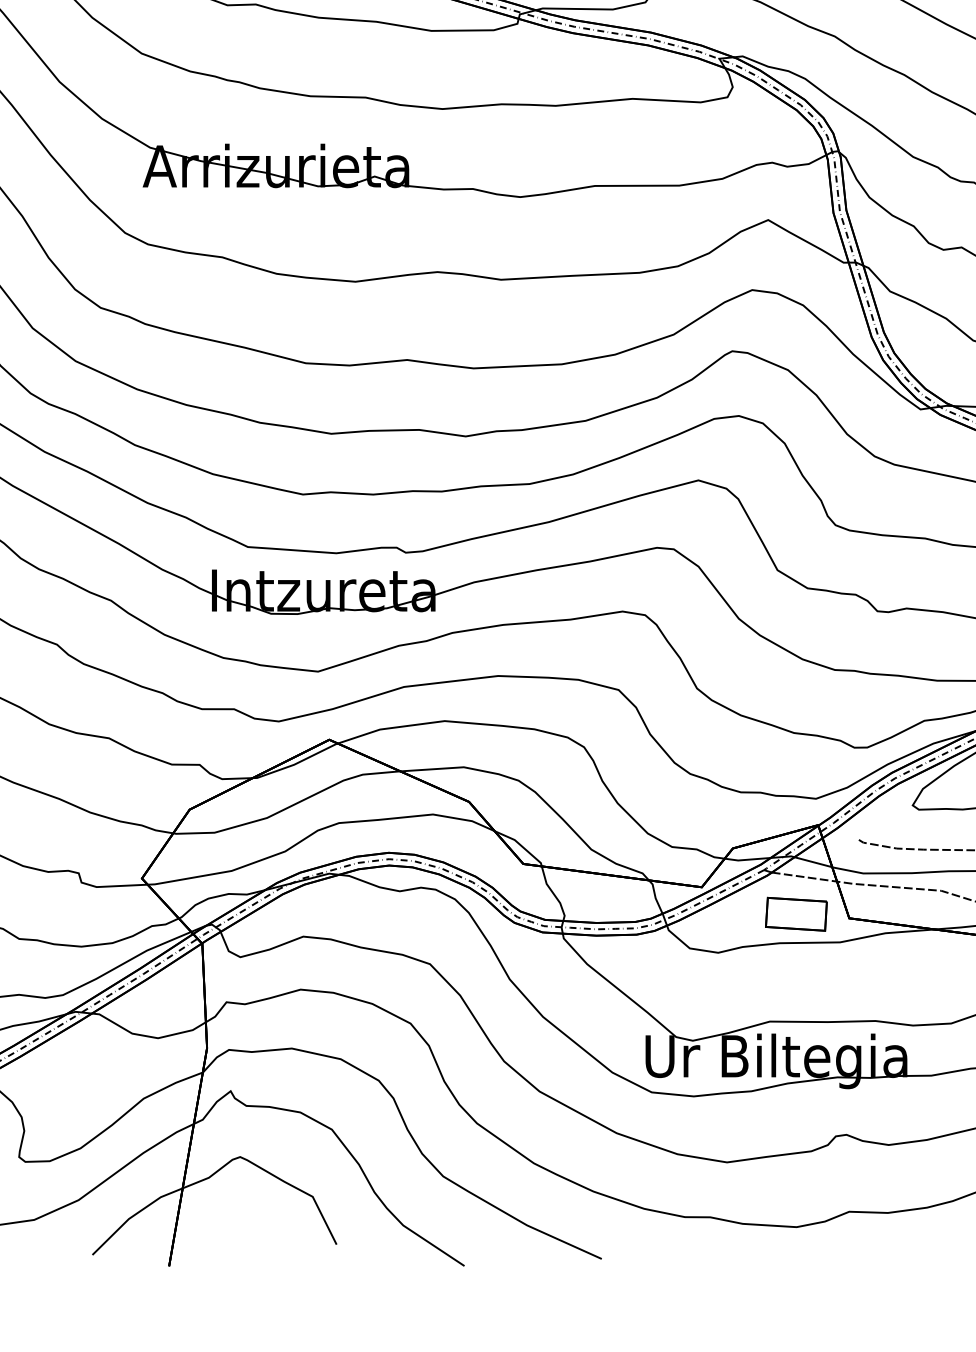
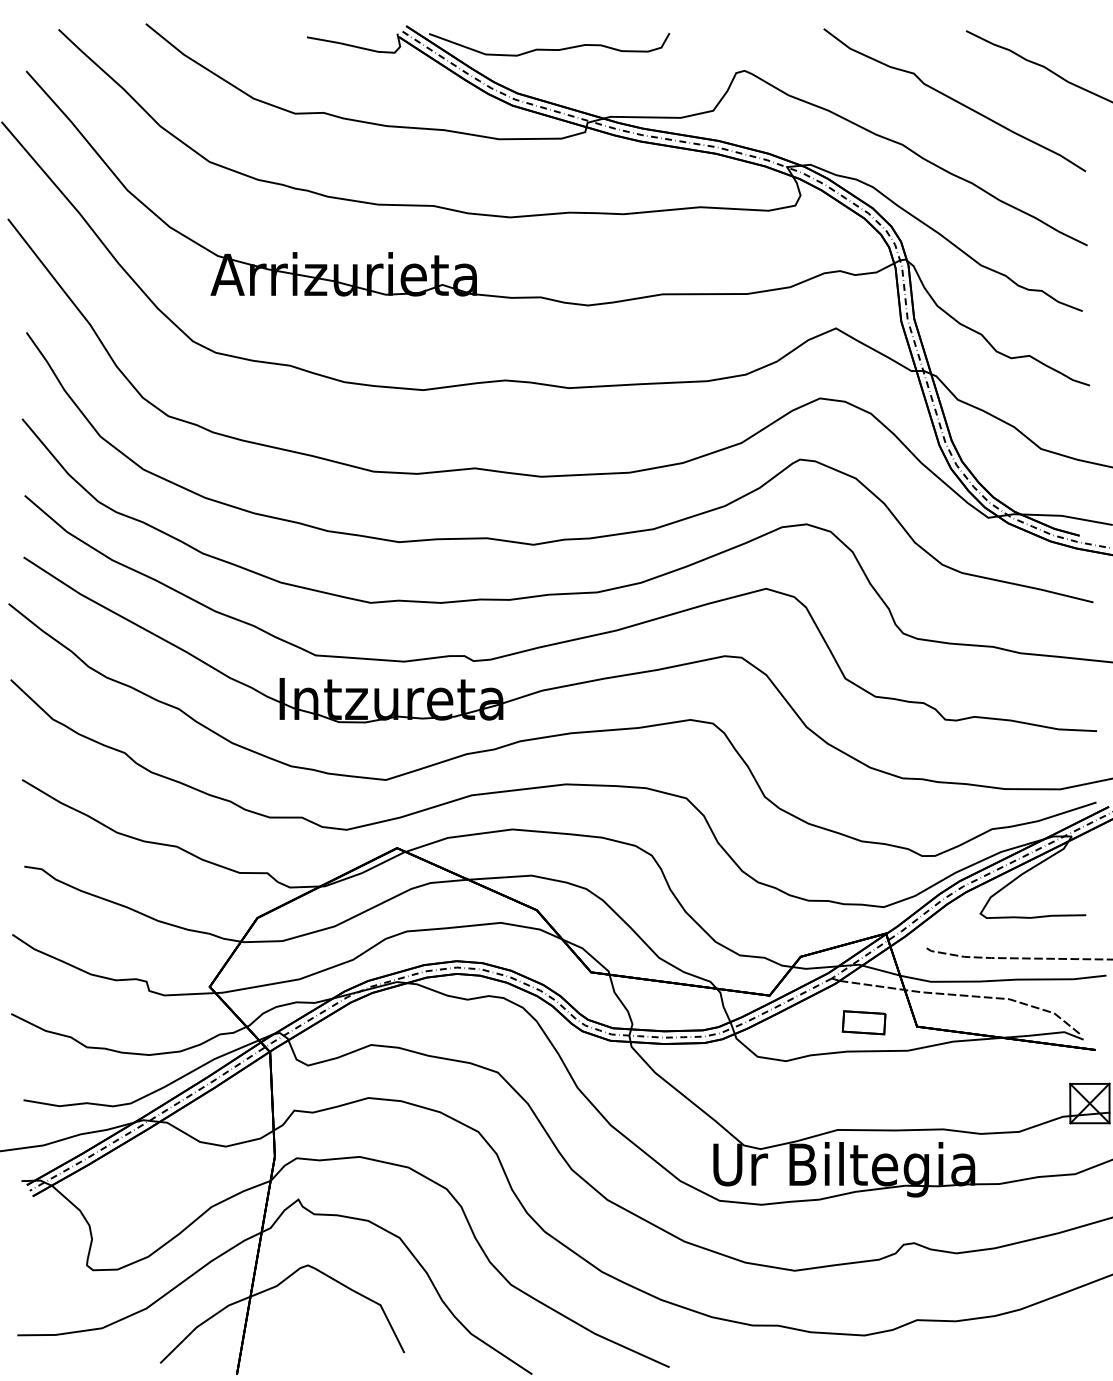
part: (795, 914) -> (863, 1022), size x0.7

